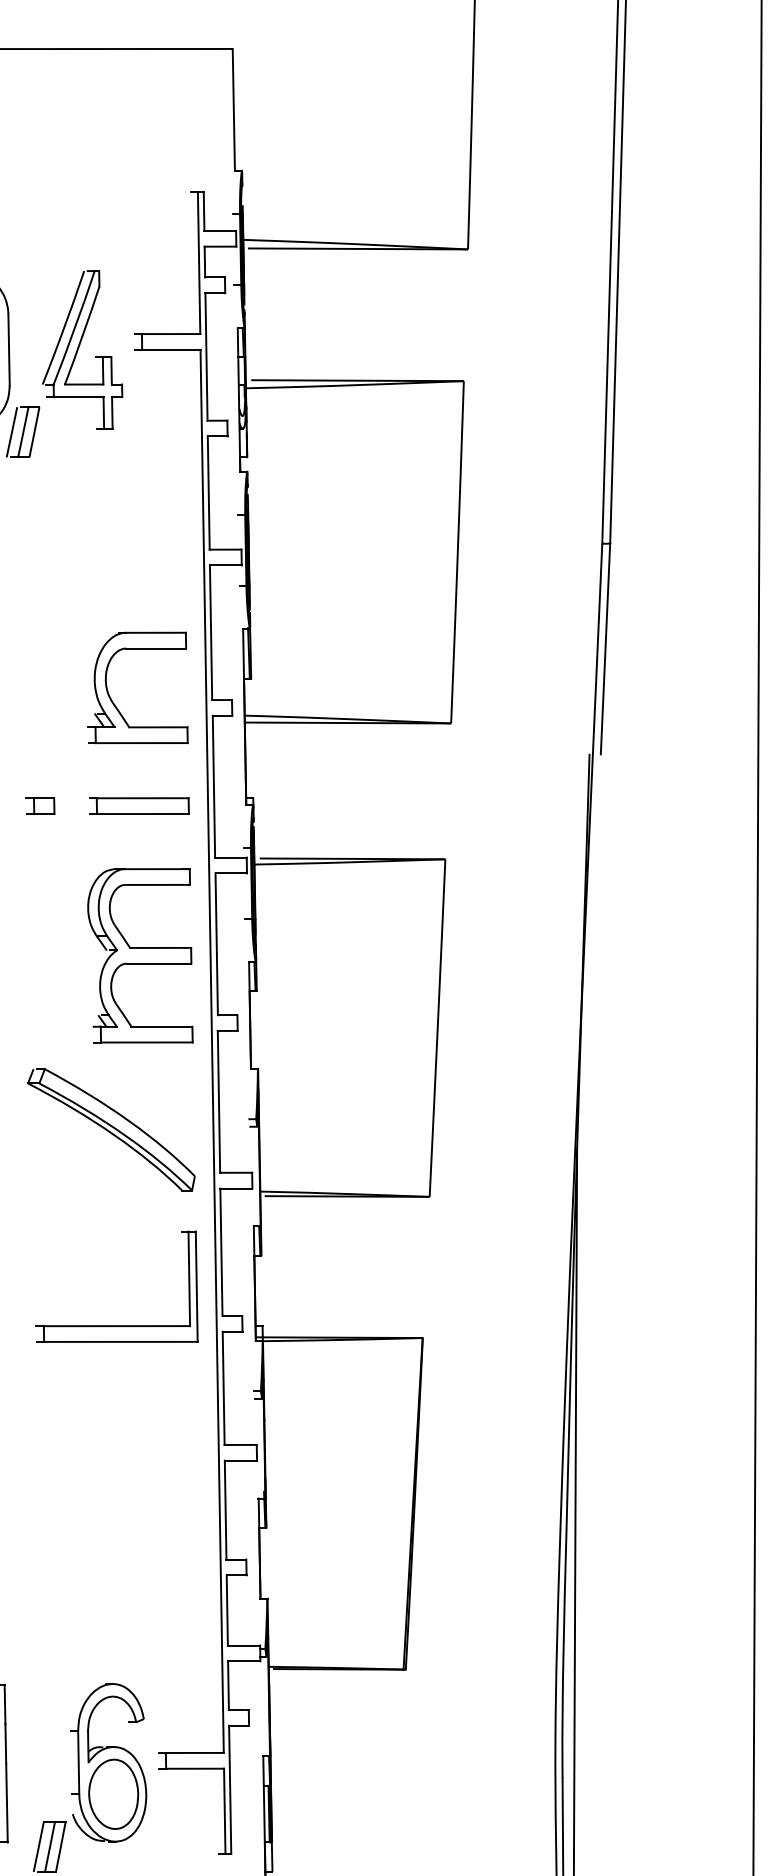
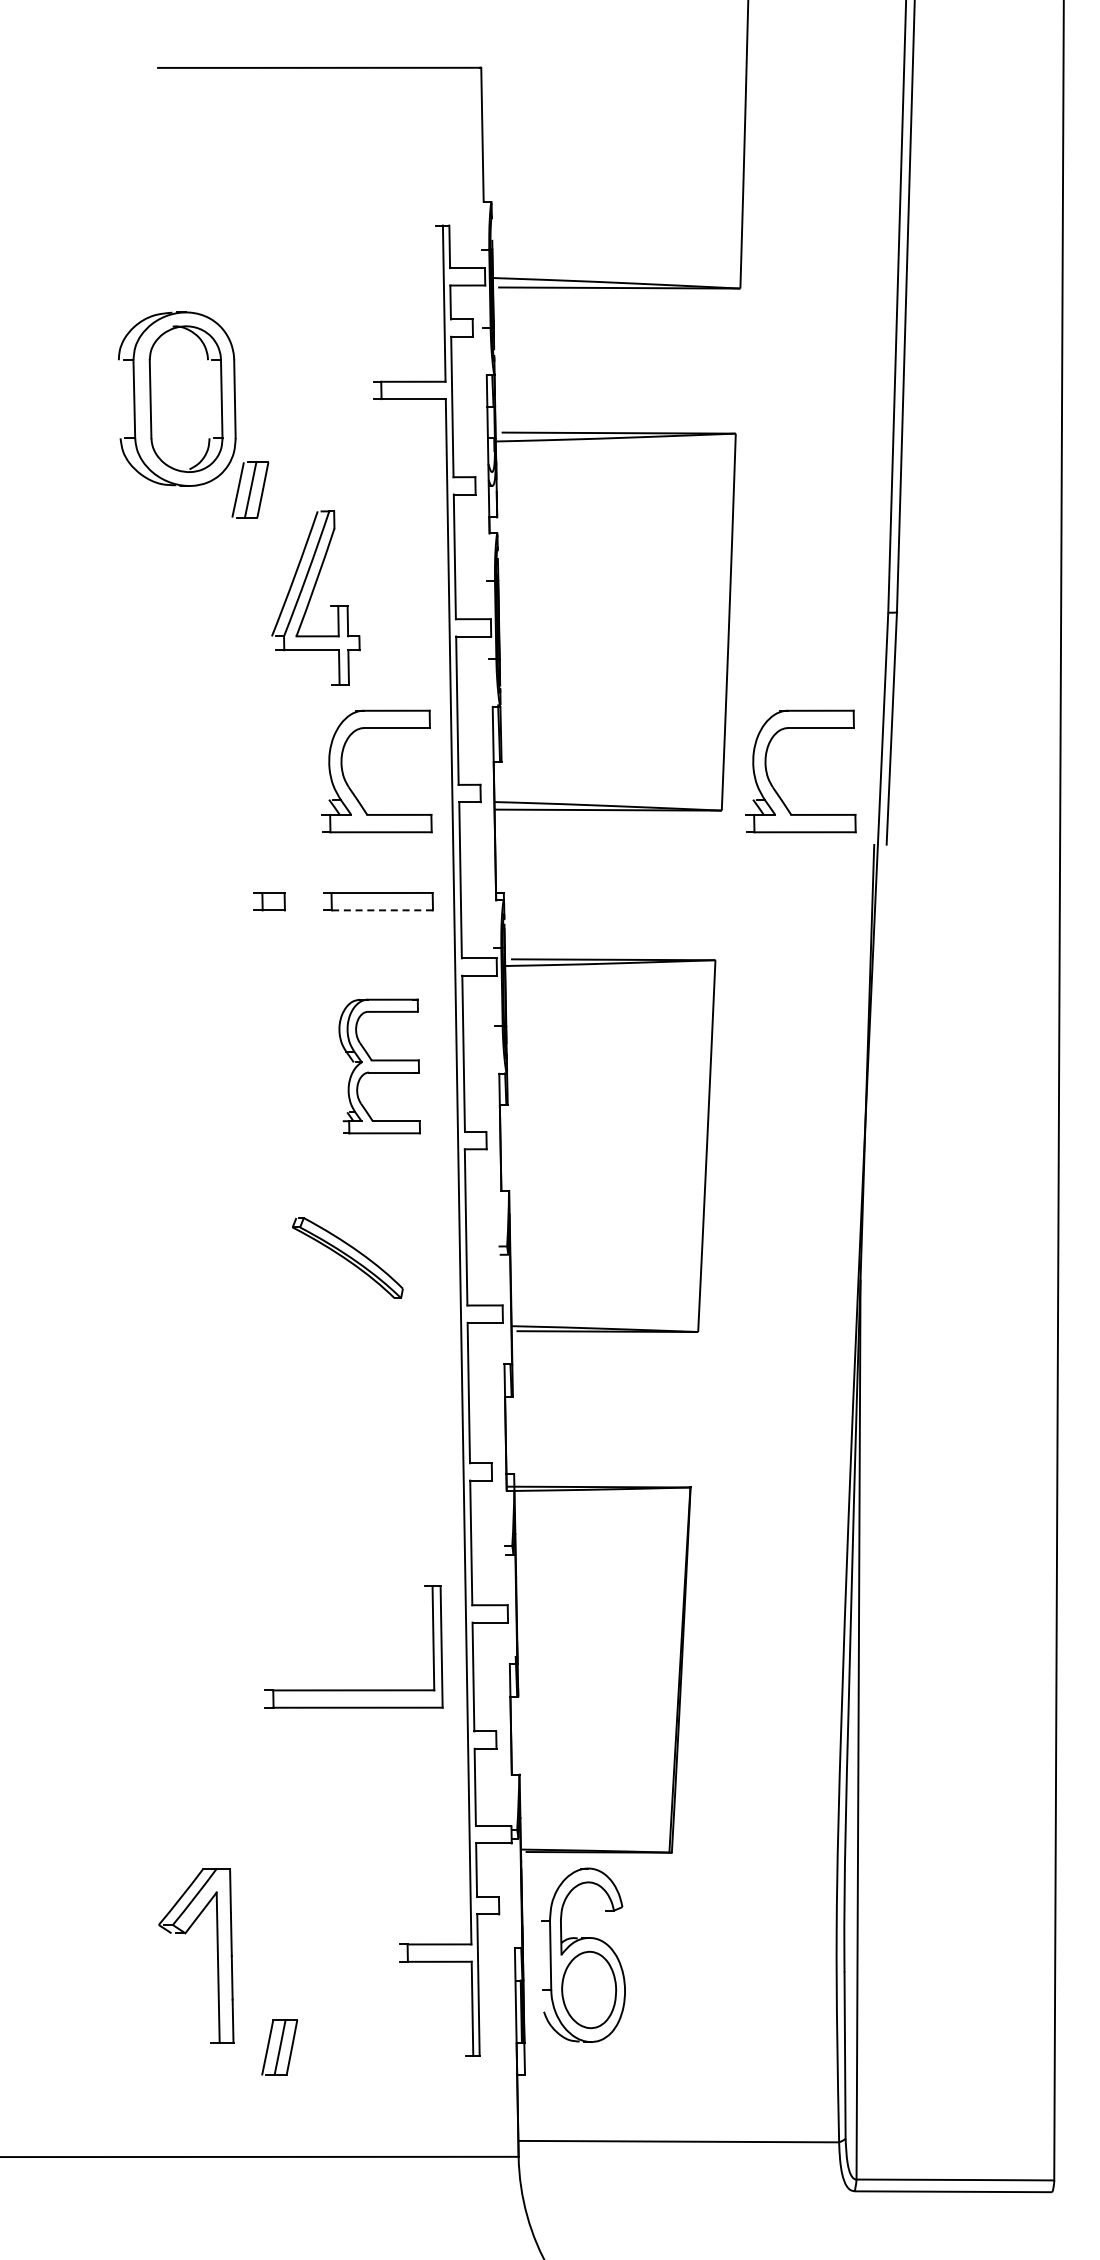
part: (82, 349) -> (315, 597), moved
part: (498, 702) -> (774, 787), added
line: (143, 814) -> (382, 910), solid -> dashed
part: (140, 955) -> (379, 1066), size x0.7
part: (111, 1129) -> (347, 1257), size x0.6
part: (116, 1325) -> (353, 1689), moved
part: (108, 1762) -> (583, 1954), moved

